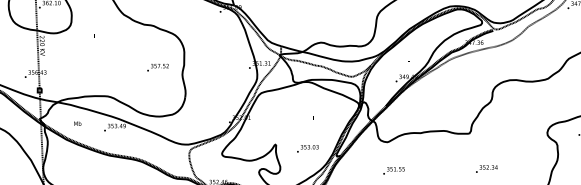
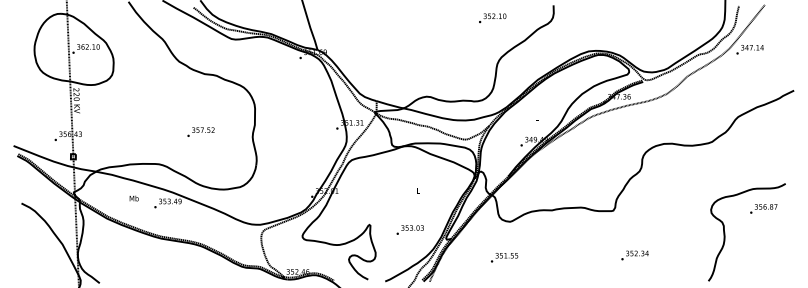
text: (157, 67) -> (200, 131), moved
text: (77, 123) -> (133, 198), moved
text: (394, 170) -> (504, 257), moved

